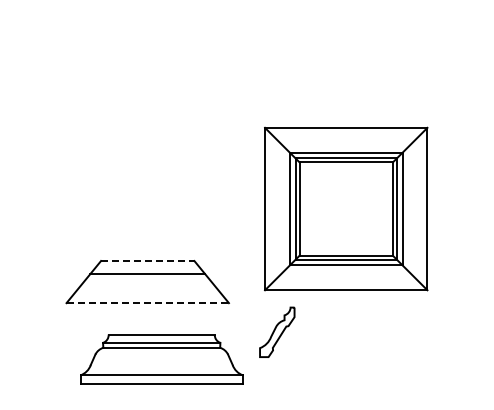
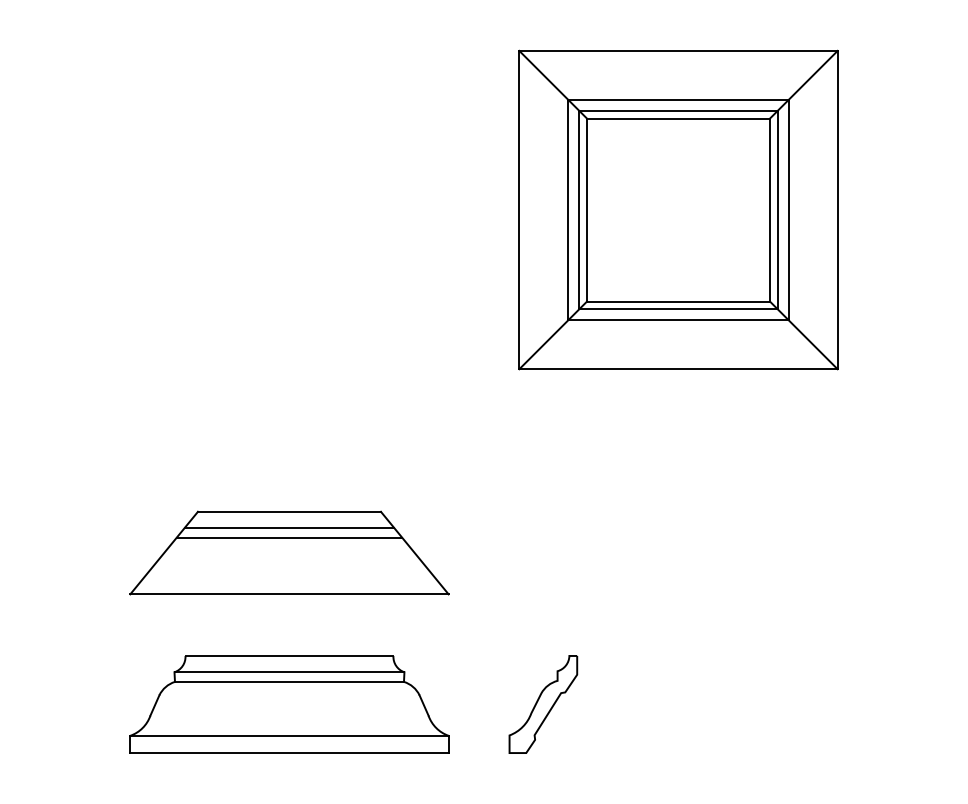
part: (346, 208) -> (679, 208), moved
line: (147, 261) -> (288, 512), dashed -> solid
line: (147, 269) -> (288, 528), added
line: (148, 303) -> (290, 595), dashed -> solid
part: (277, 331) -> (543, 702), moved
part: (161, 359) -> (288, 704), moved

